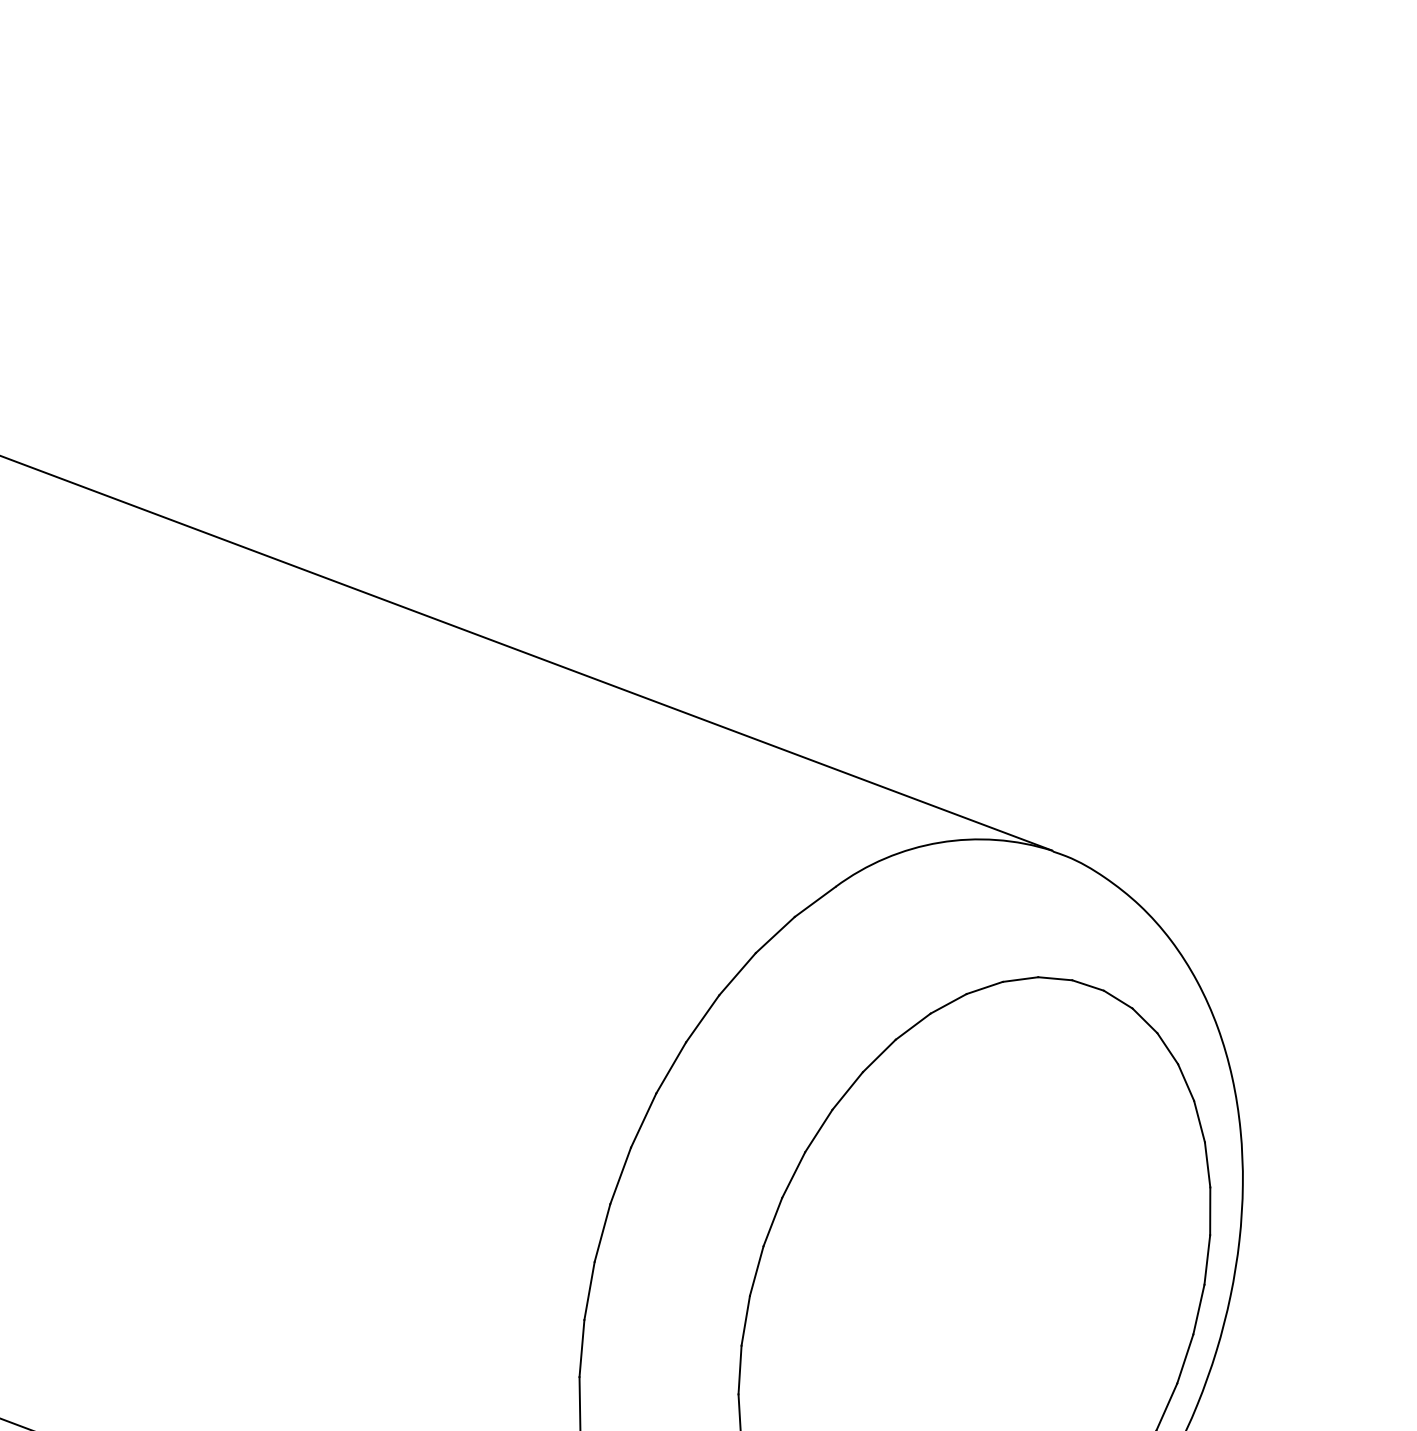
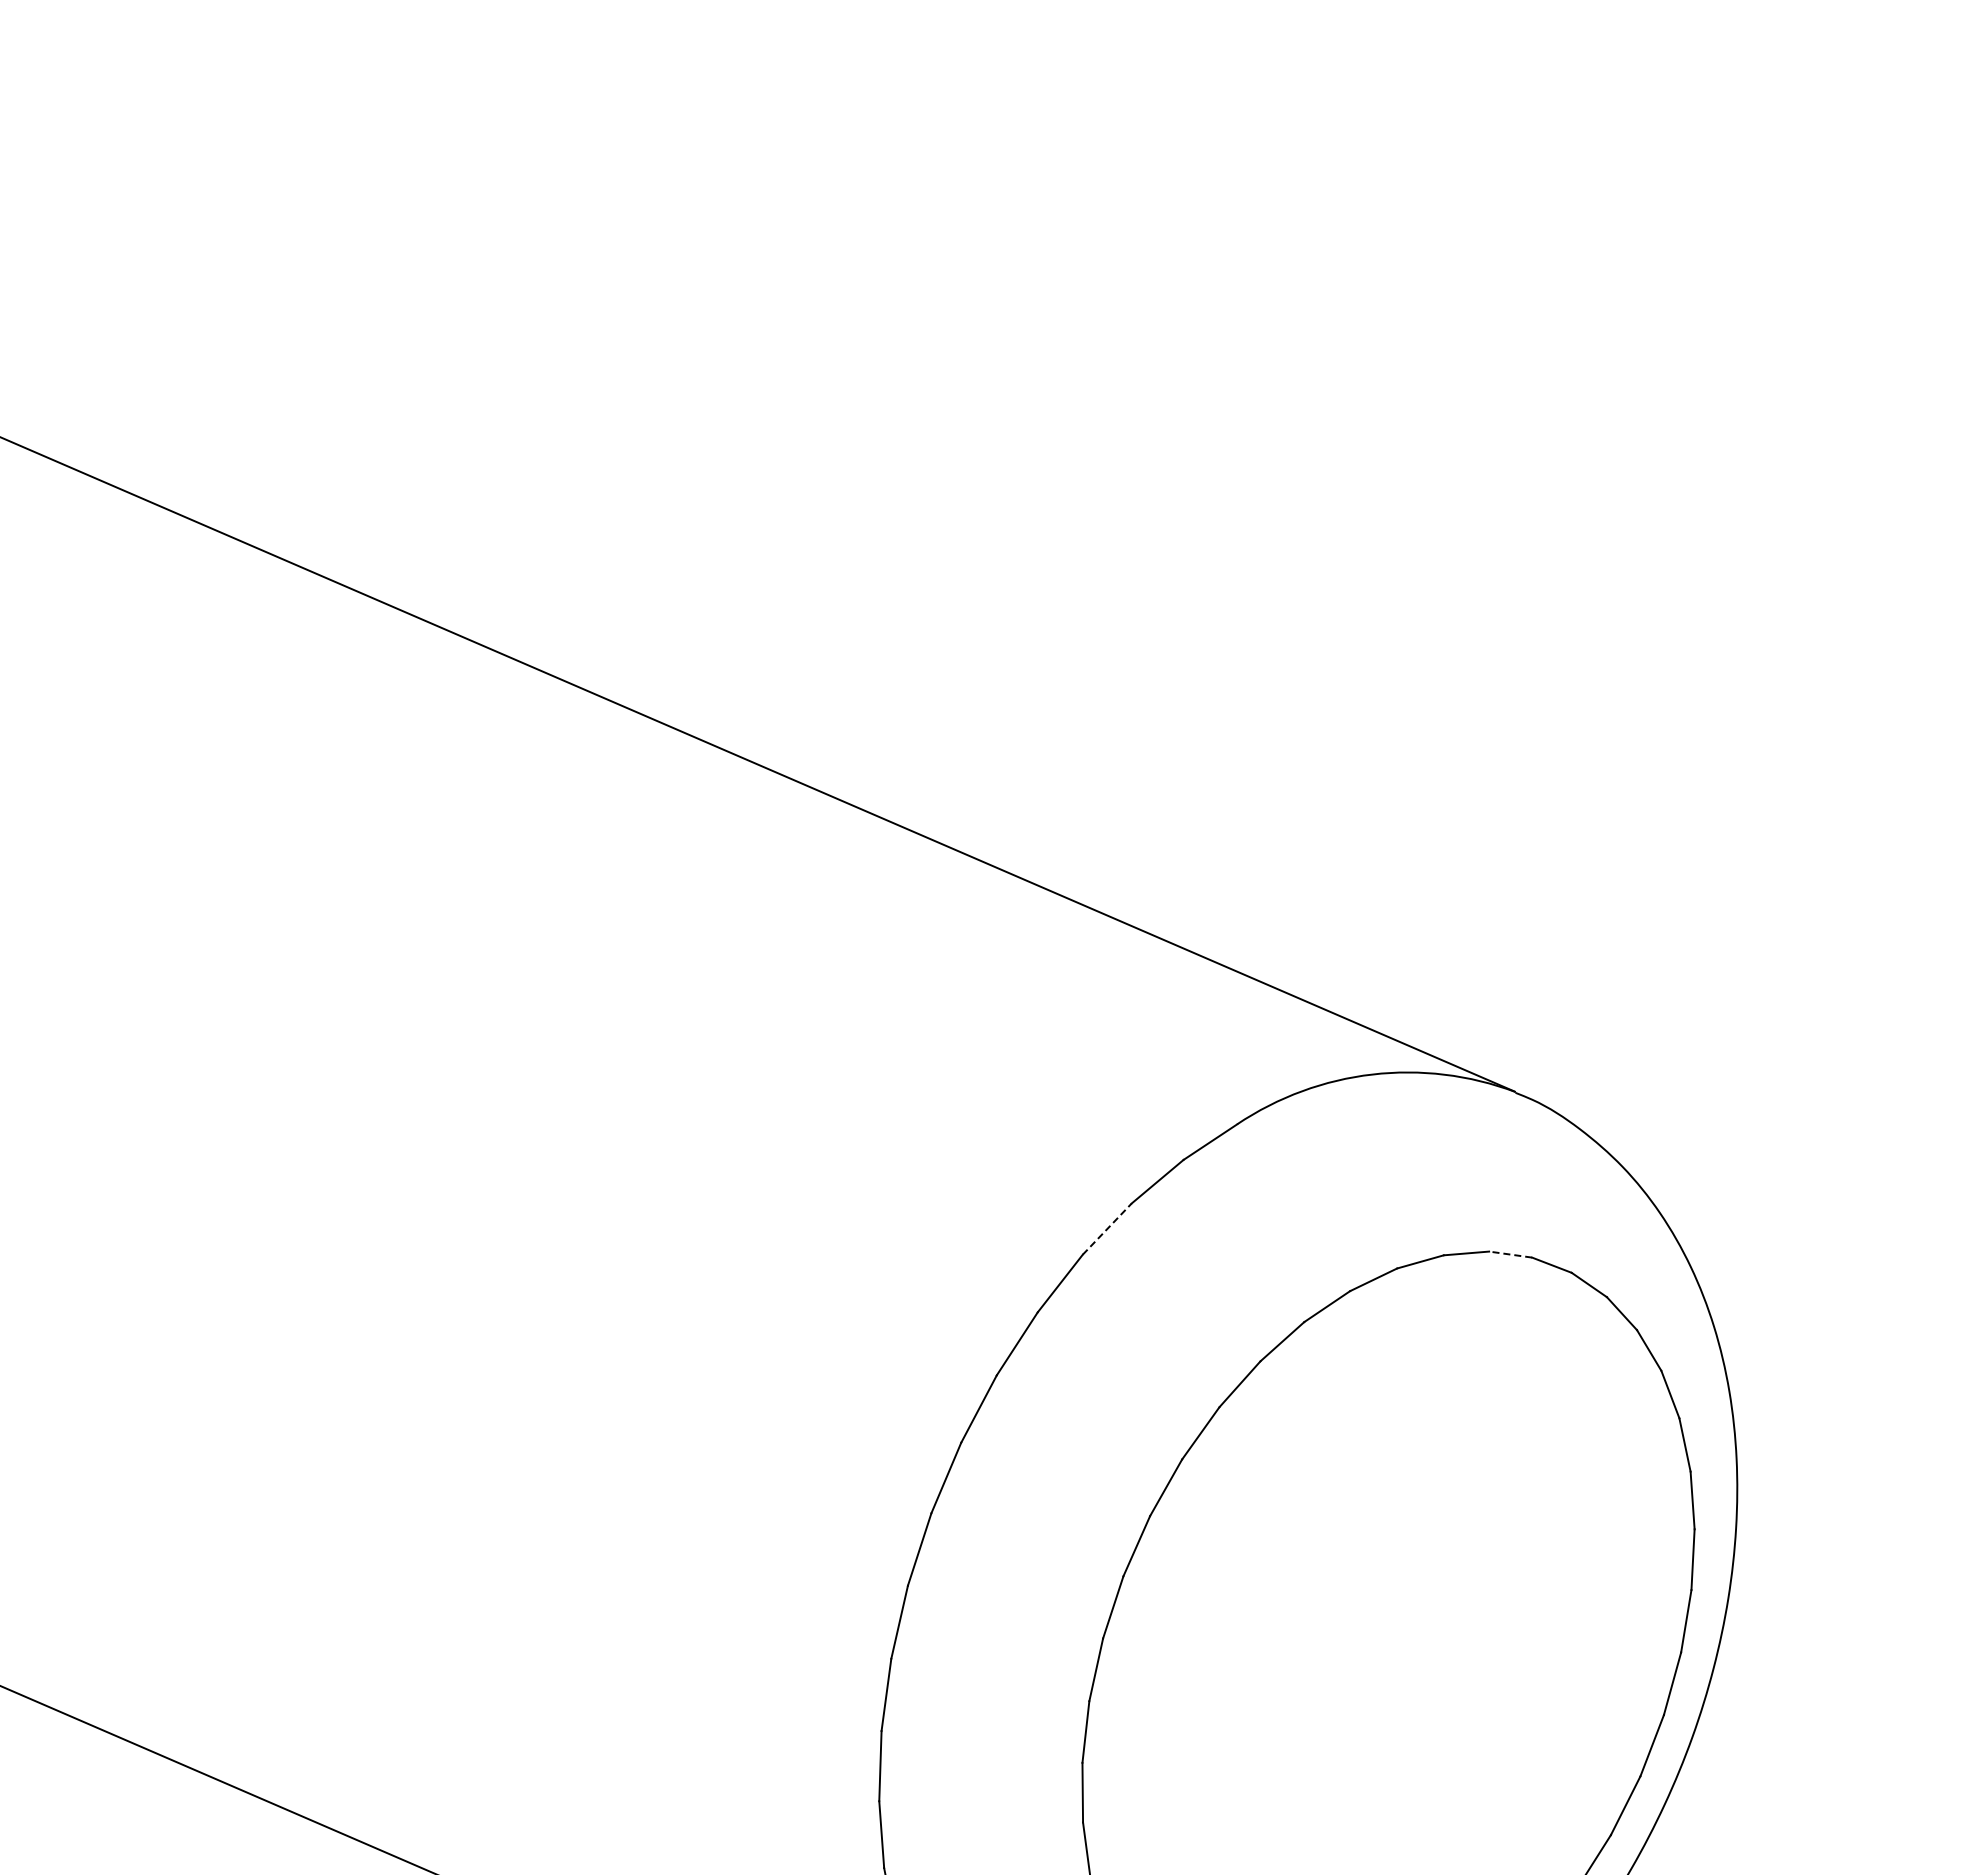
line: (737, 973) -> (1107, 1228), solid -> dashed
line: (1055, 978) -> (1510, 1254), solid -> dashed

